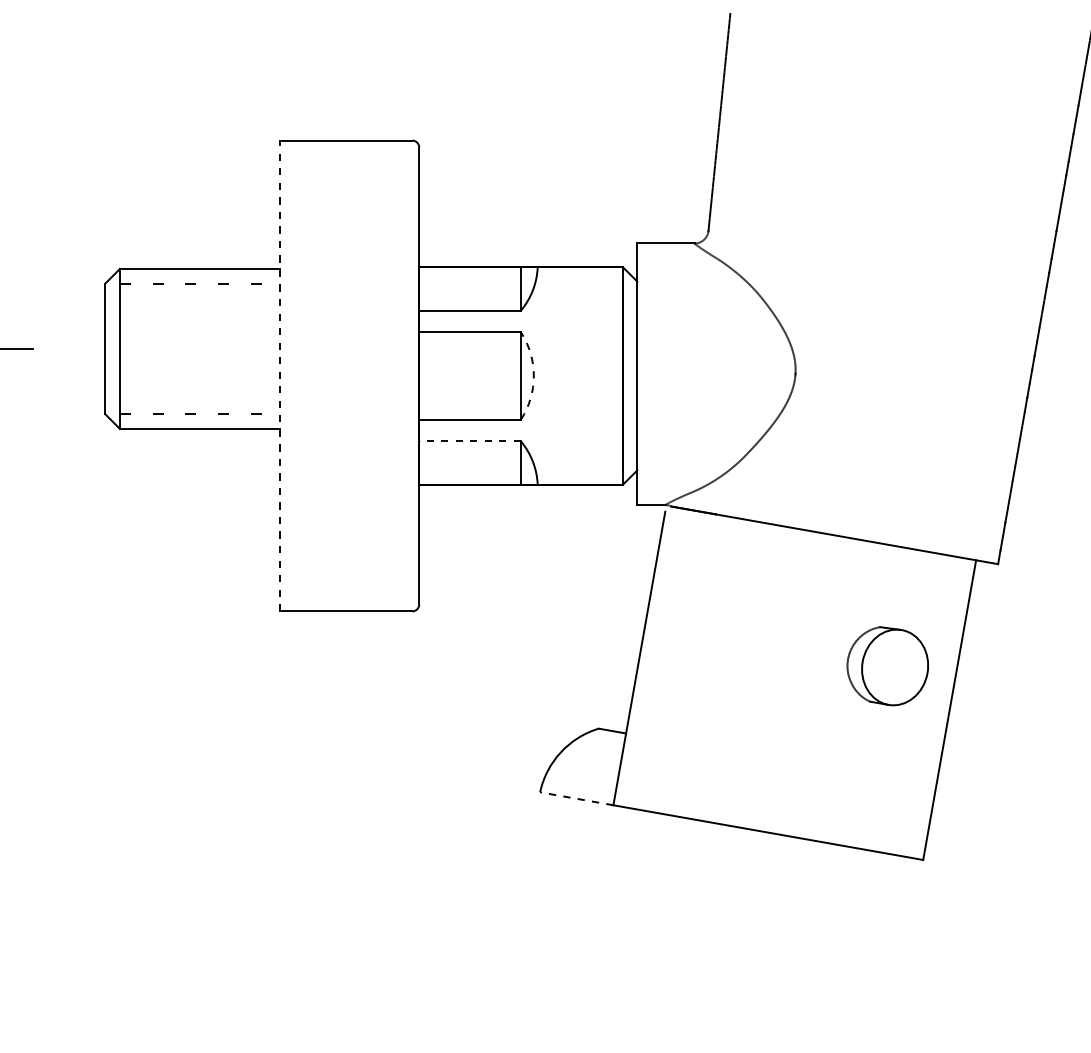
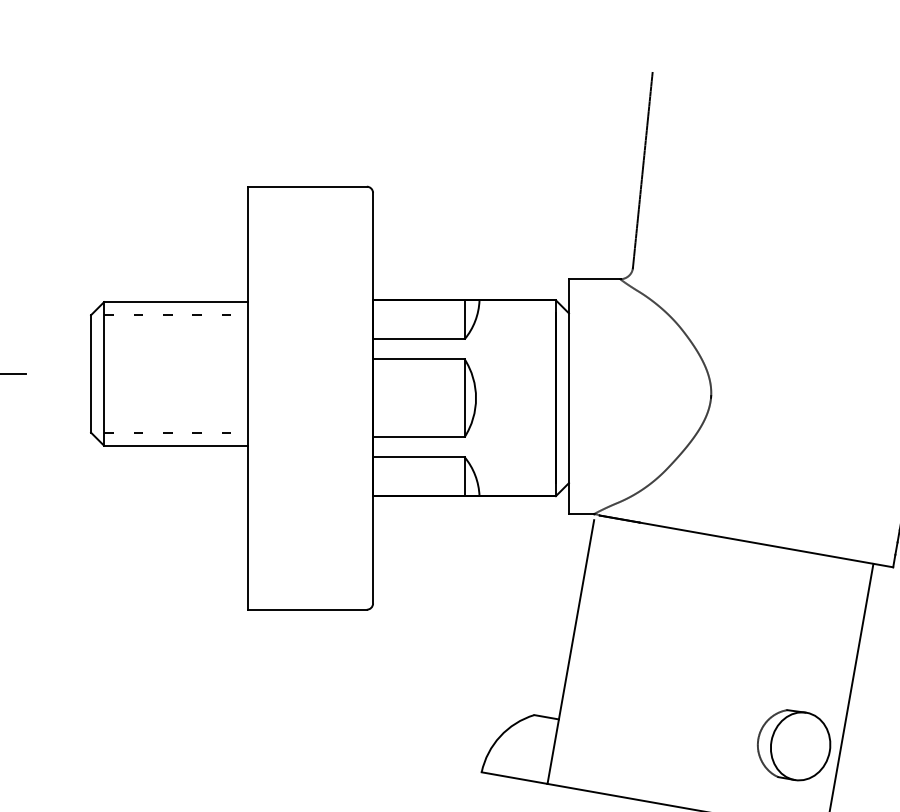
line: (279, 375) -> (247, 397), dashed -> solid
arc: (533, 375) -> (475, 397), dashed -> solid
line: (470, 441) -> (419, 457), dashed -> solid
part: (887, 666) -> (793, 745), moved
line: (576, 798) -> (514, 777), dashed -> solid

